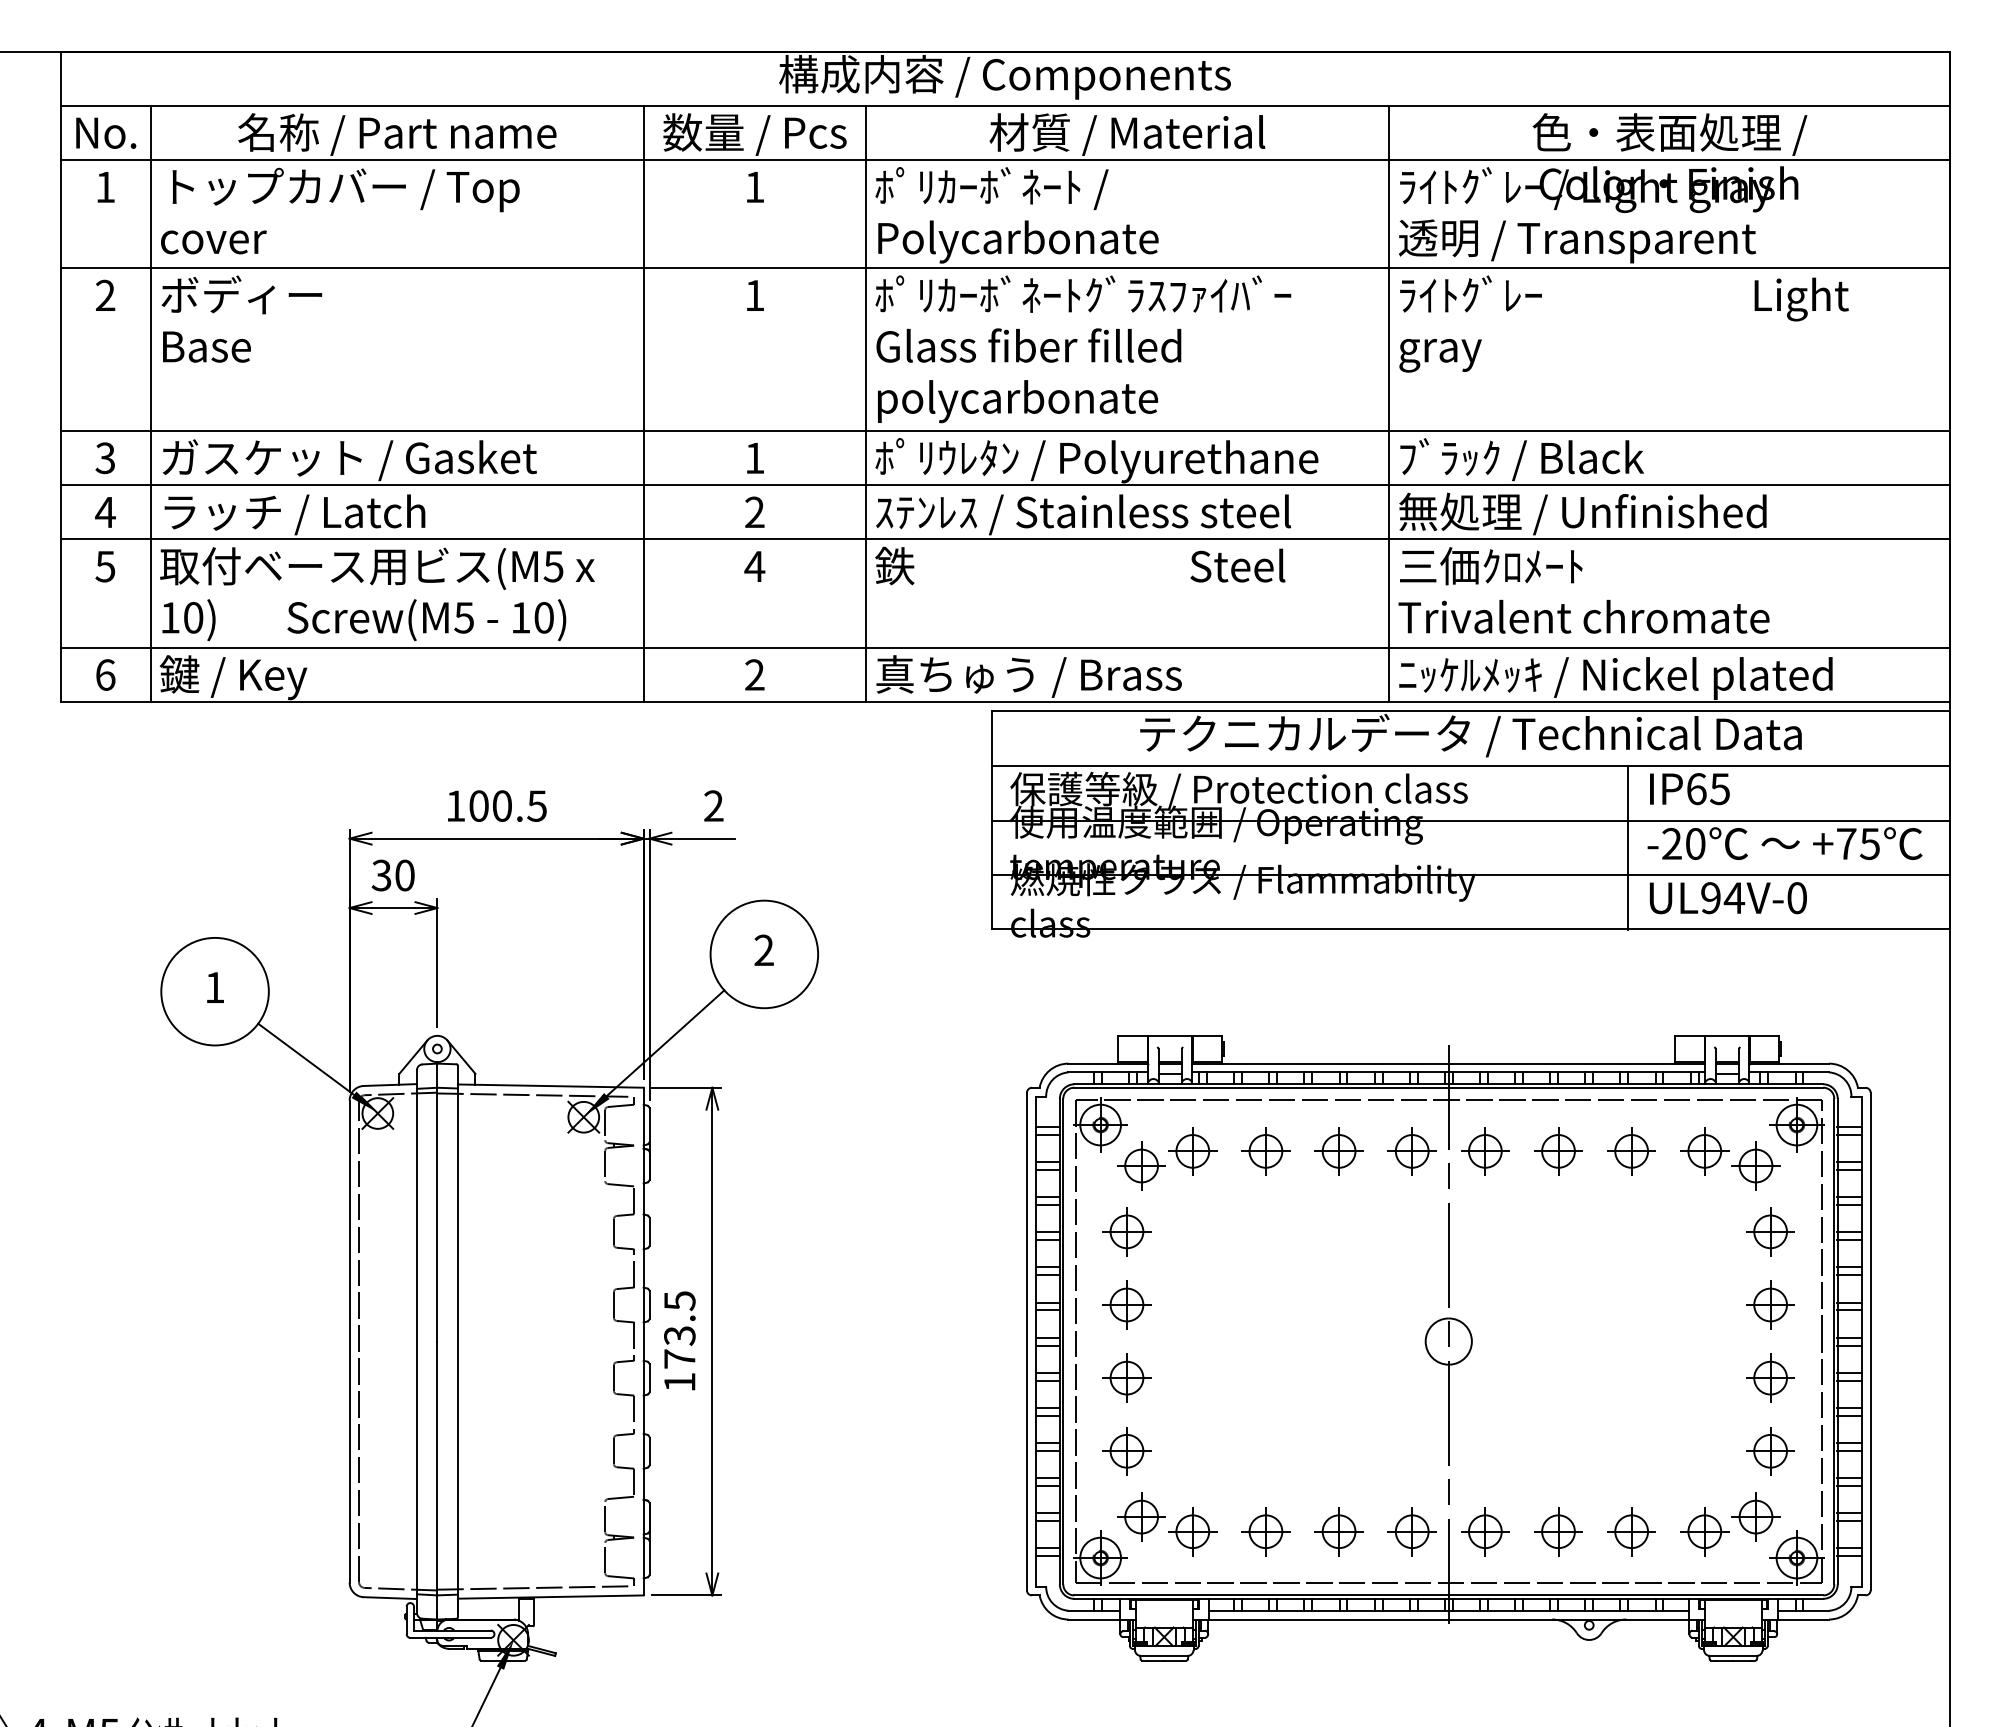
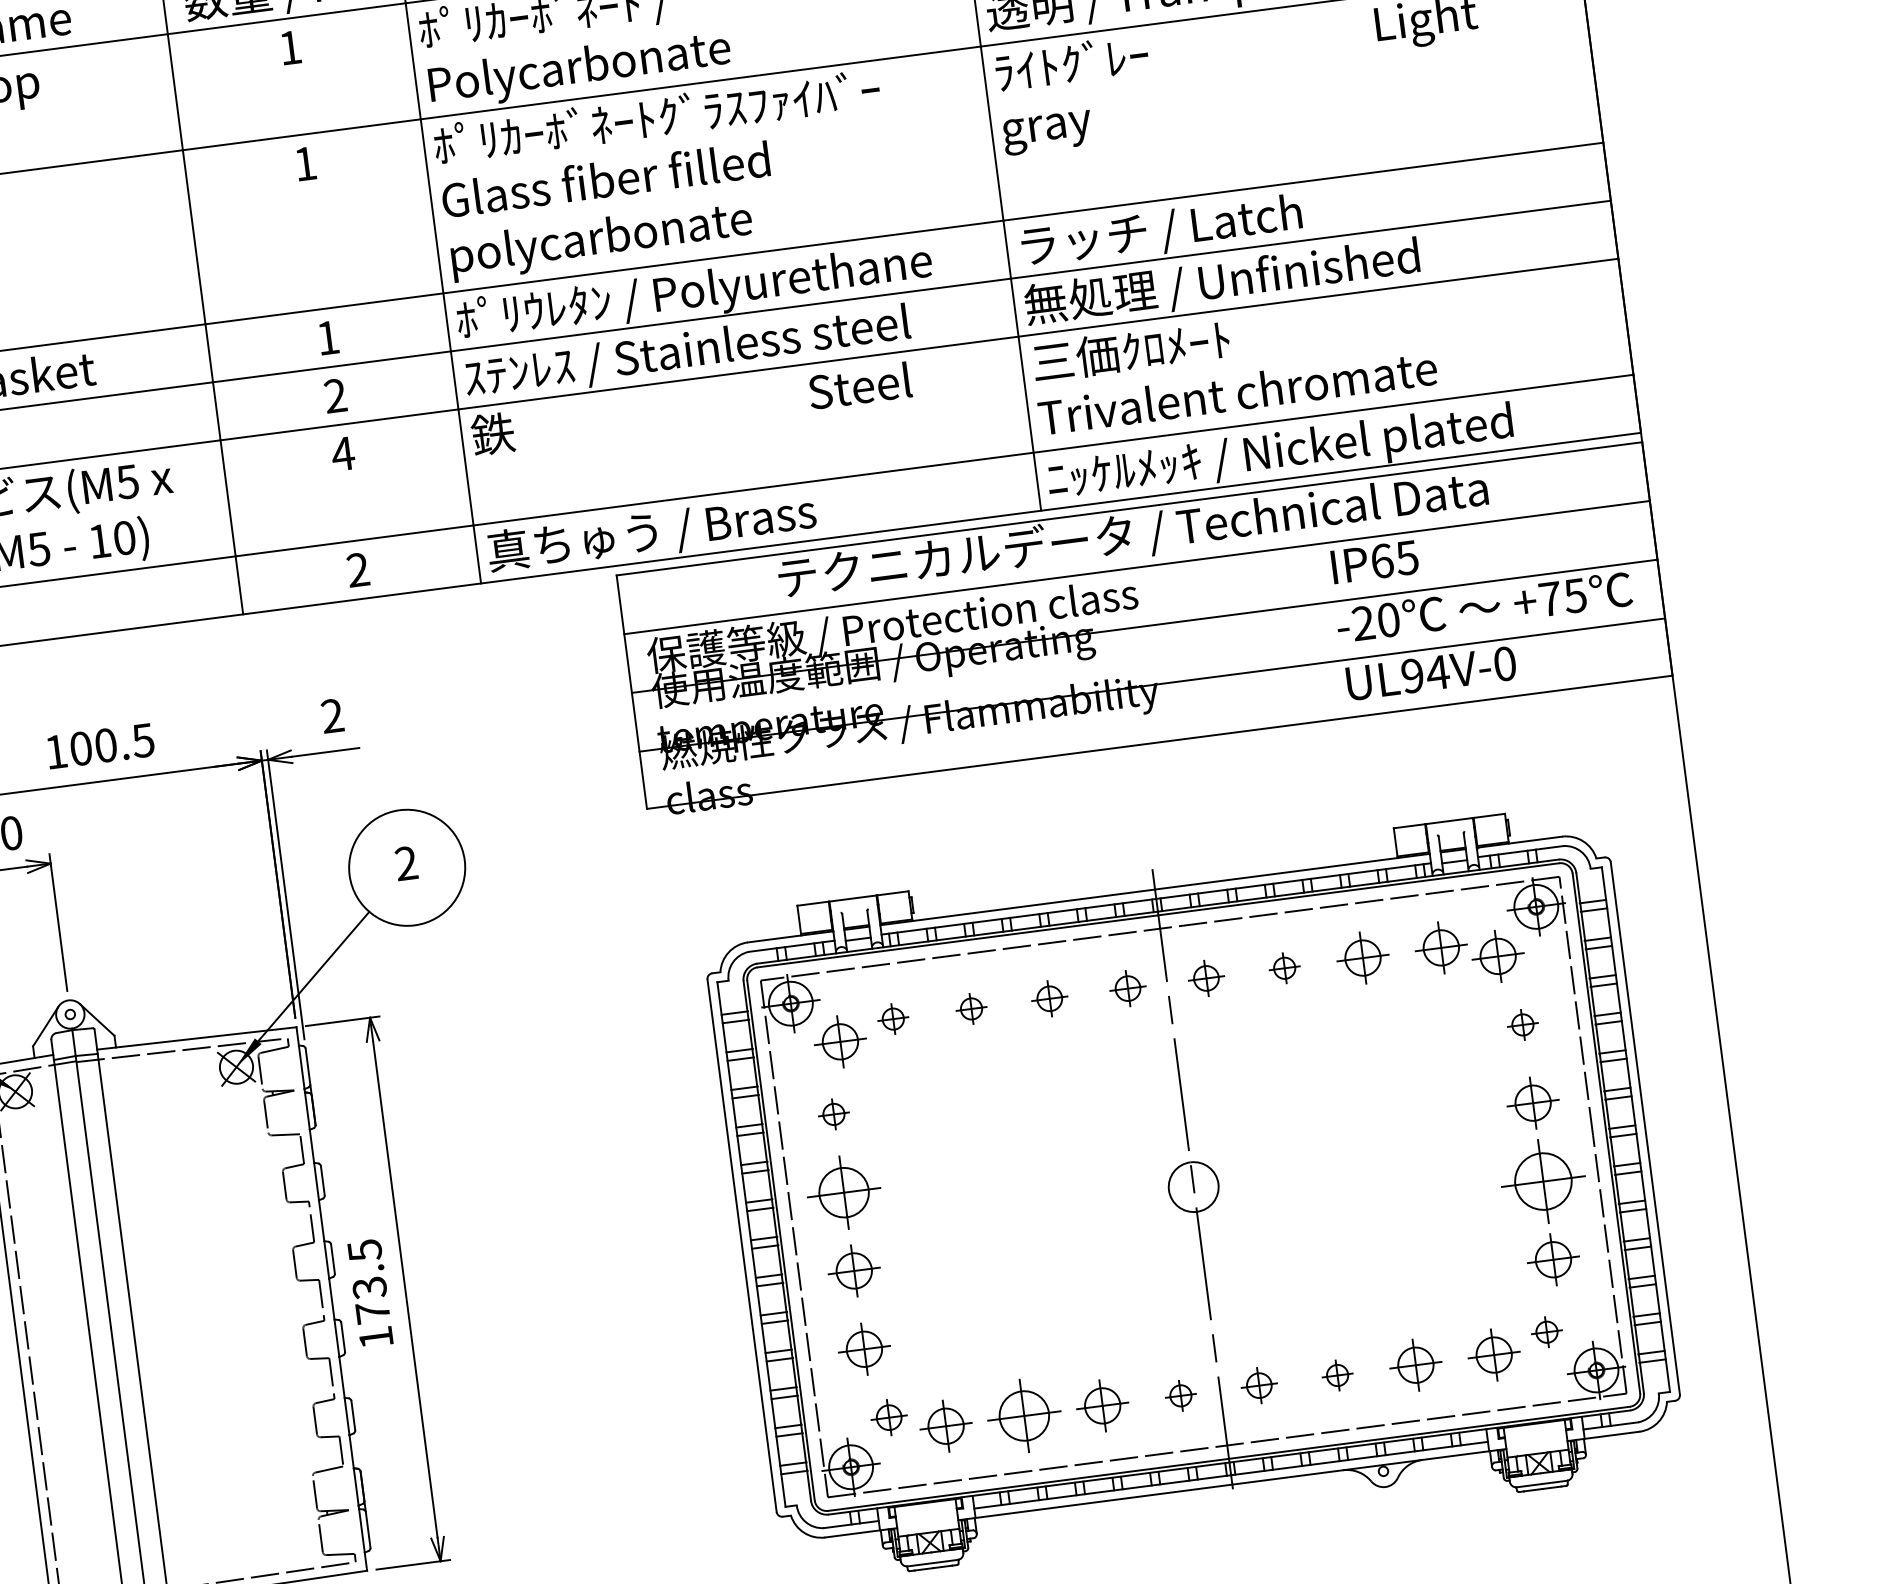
text: (1531, 459) -> (1159, 231), ﾌﾞﾗｯｸ / Black -> ラッチ / Latch
line: (1628, 847) -> (1317, 633), removed
part: (1192, 1151) -> (892, 1019), size x0.6
part: (1265, 1151) -> (971, 1009), size x0.6
part: (1338, 1151) -> (1049, 998), size x0.7
part: (1411, 1151) -> (1127, 988), size x0.7
part: (1485, 1151) -> (1206, 978), size x0.7
part: (1558, 1151) -> (1284, 968), size x0.6
part: (1126, 1231) -> (833, 1114), size x0.6
part: (1770, 1231) -> (1522, 1024), size x0.6
part: (1126, 1304) -> (843, 1192), size x1.4
part: (1770, 1377) -> (1543, 1180), size x1.6
part: (1141, 1516) -> (889, 1417), size x0.7
part: (1755, 1516) -> (1546, 1331), size x0.6
part: (1265, 1531) -> (1023, 1415), size x1.4
part: (1411, 1531) -> (1180, 1395), size x0.6
part: (1485, 1531) -> (1259, 1385), size x0.7
part: (1558, 1531) -> (1337, 1375), size x0.6

